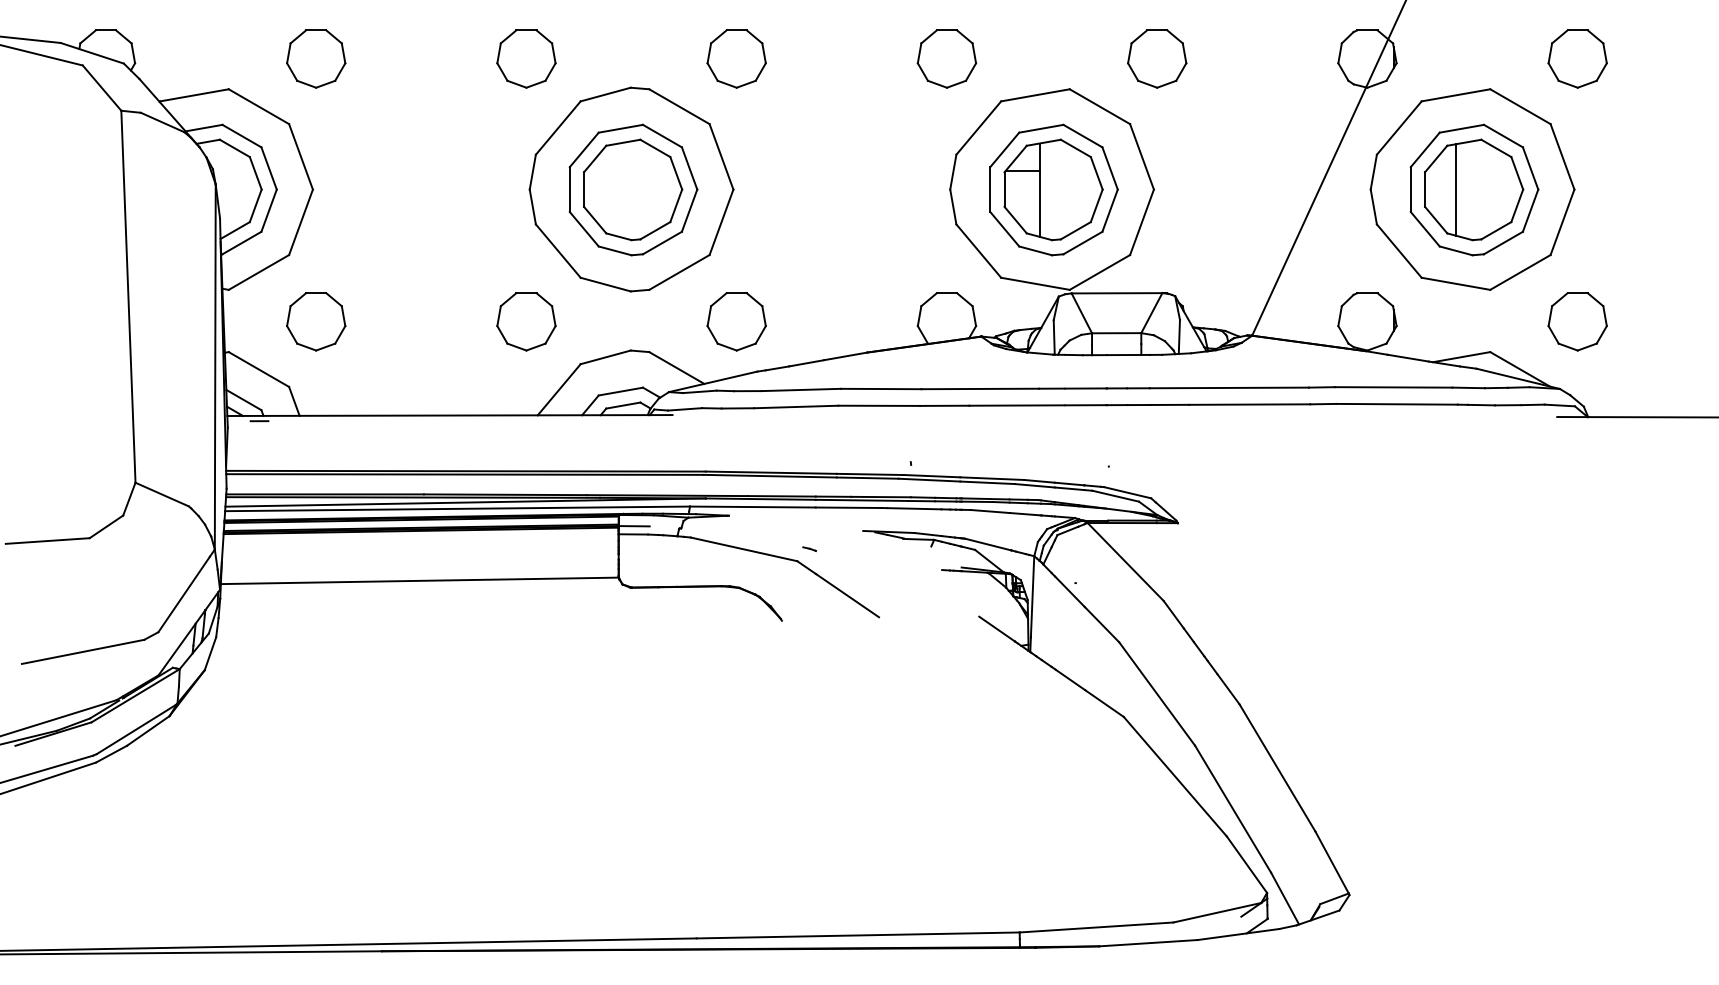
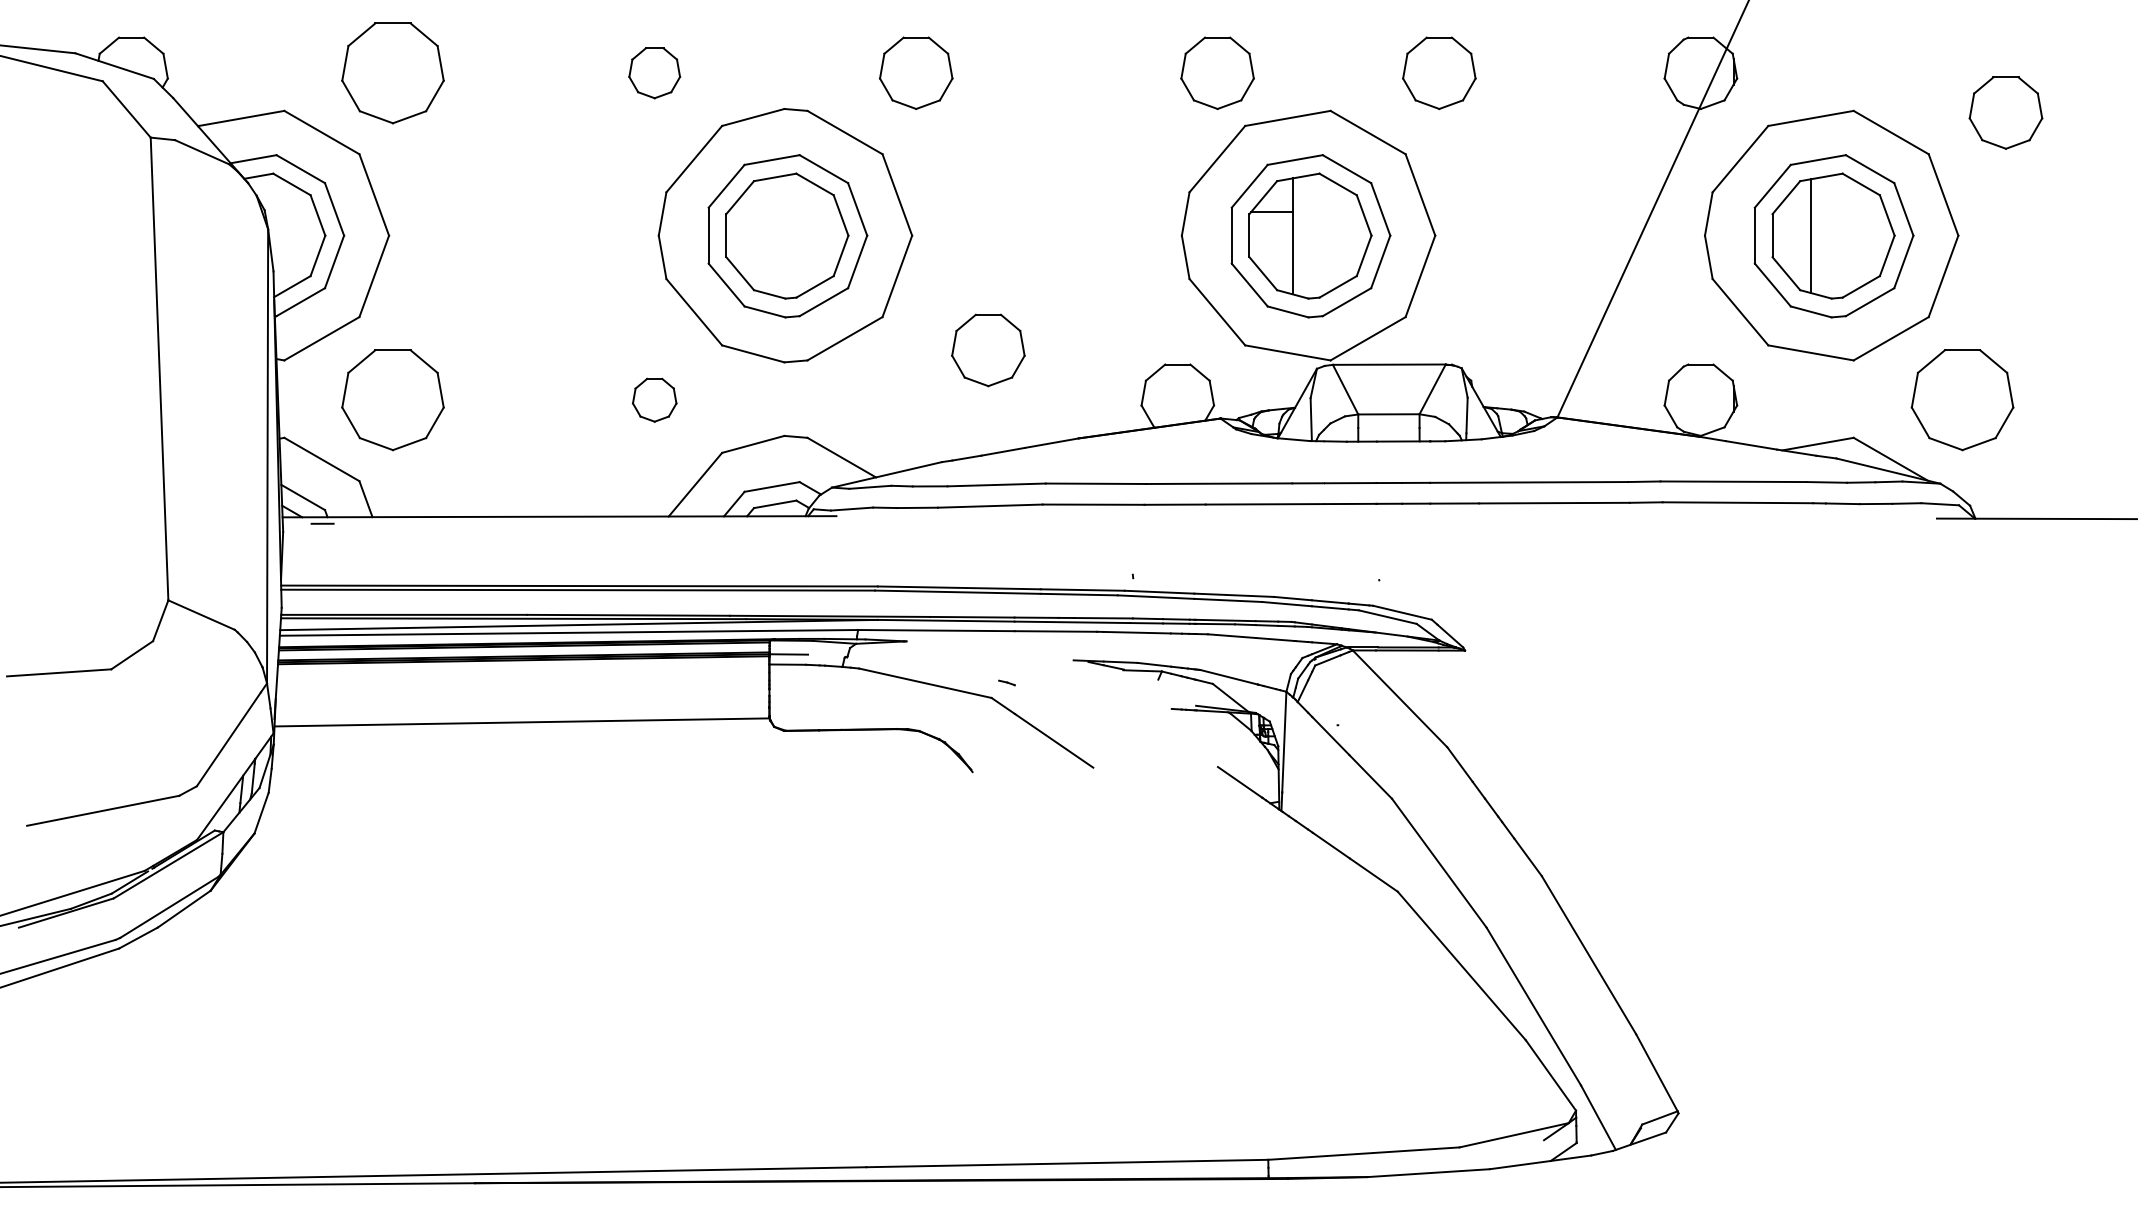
part: (316, 58) -> (393, 72), size x1.4
part: (526, 58) -> (654, 72), size x0.7
part: (946, 58) -> (1217, 72), moved
part: (1577, 58) -> (2005, 112), moved
part: (316, 321) -> (393, 399), size x1.4
part: (526, 321) -> (654, 399), size x0.6
part: (736, 321) -> (988, 350), moved
part: (1577, 321) -> (1962, 399), size x1.4

